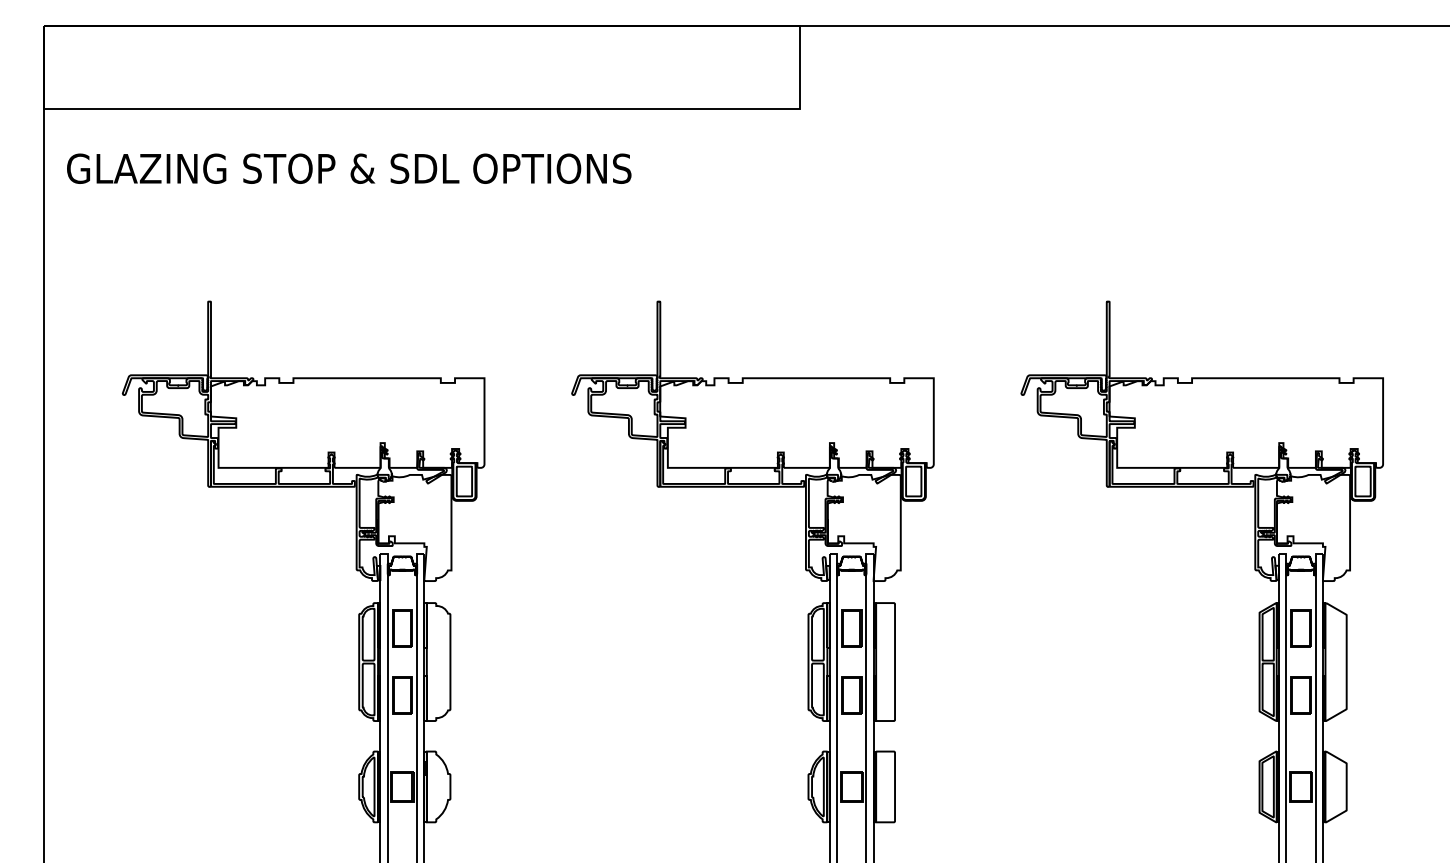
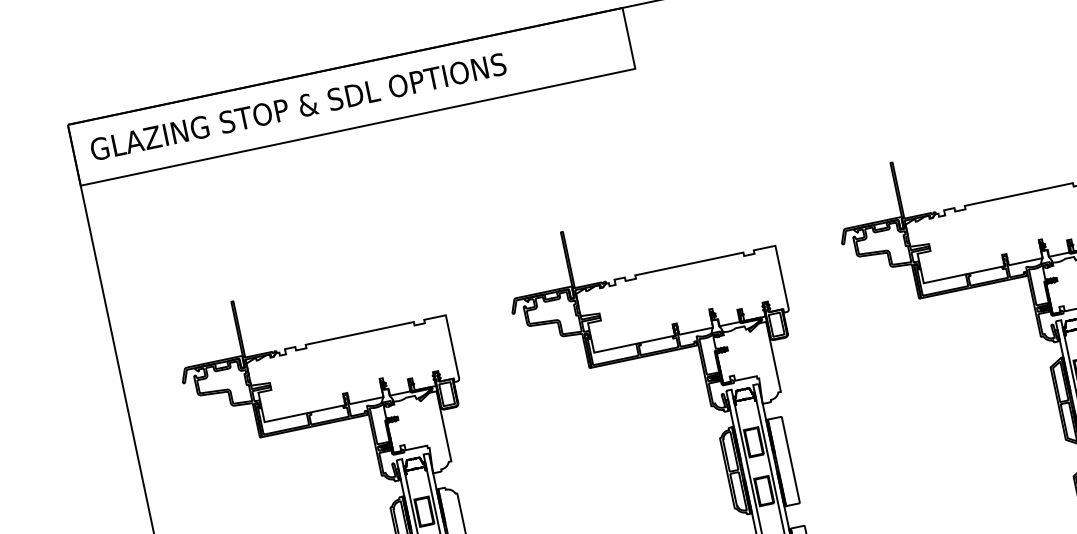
text: (349, 168) -> (298, 106), moved

